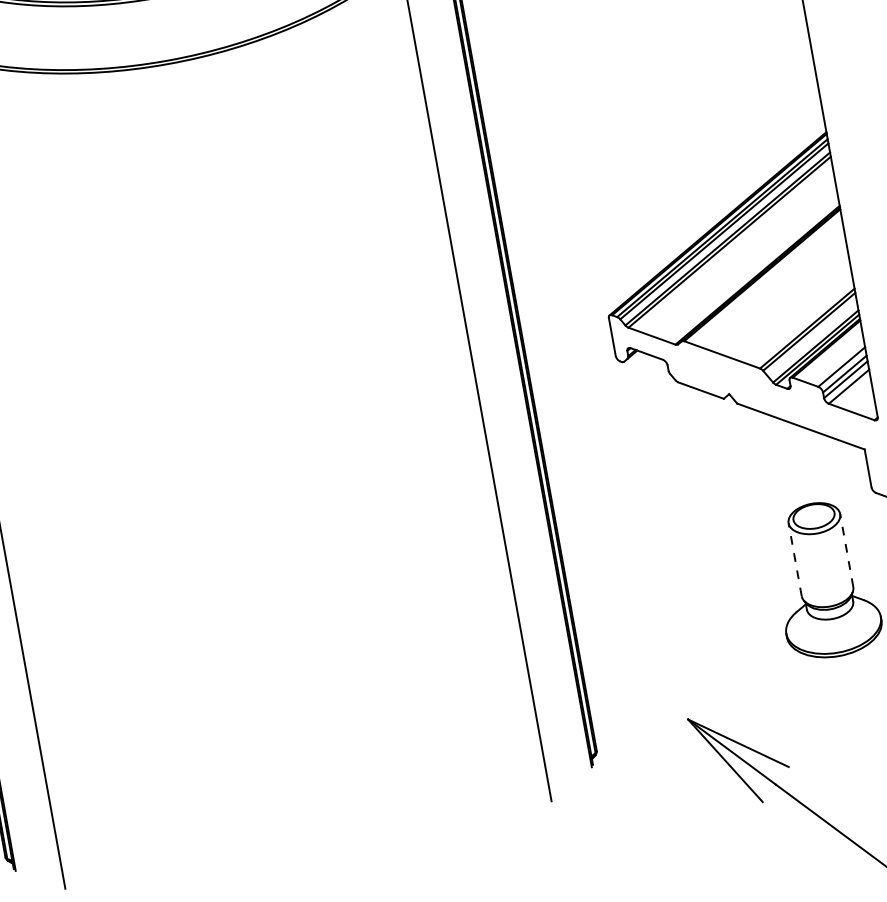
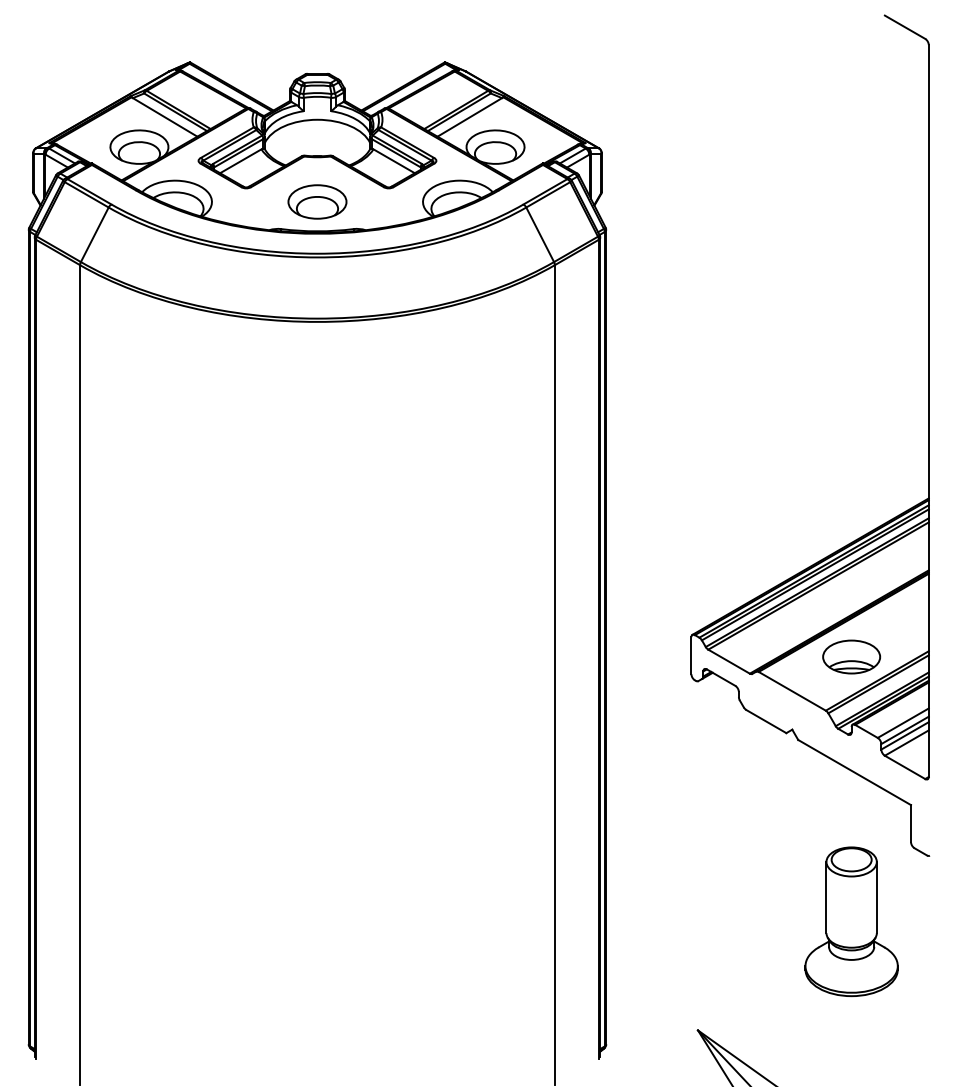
part: (776, 308) -> (851, 656), added
line: (846, 550) -> (876, 897), dashed -> solid
line: (795, 559) -> (826, 897), dashed -> solid

